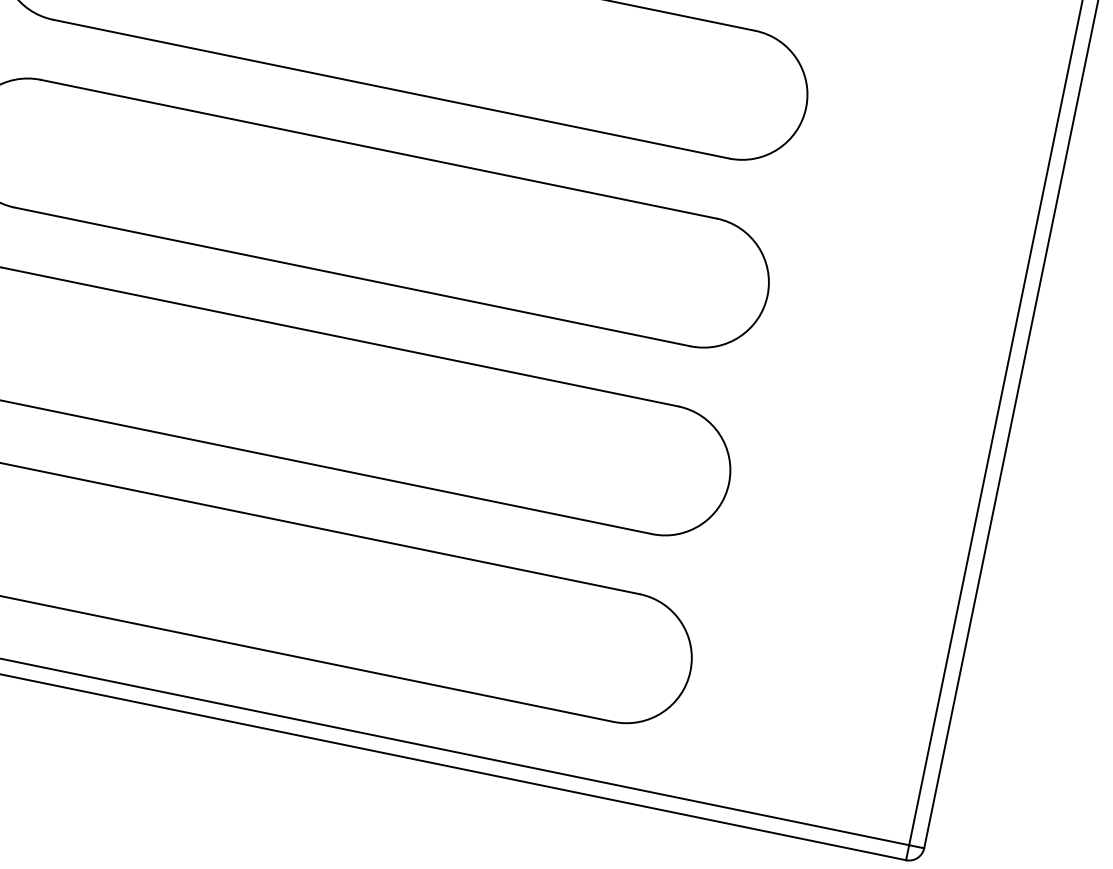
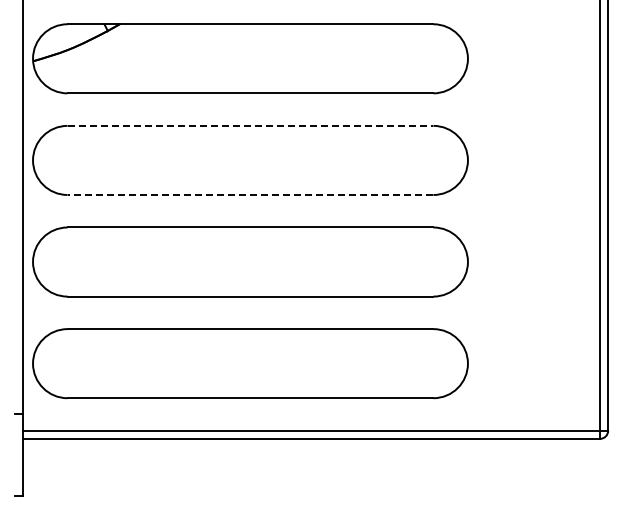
line: (378, 148) -> (250, 125), solid -> dashed
line: (352, 276) -> (250, 194), solid -> dashed

